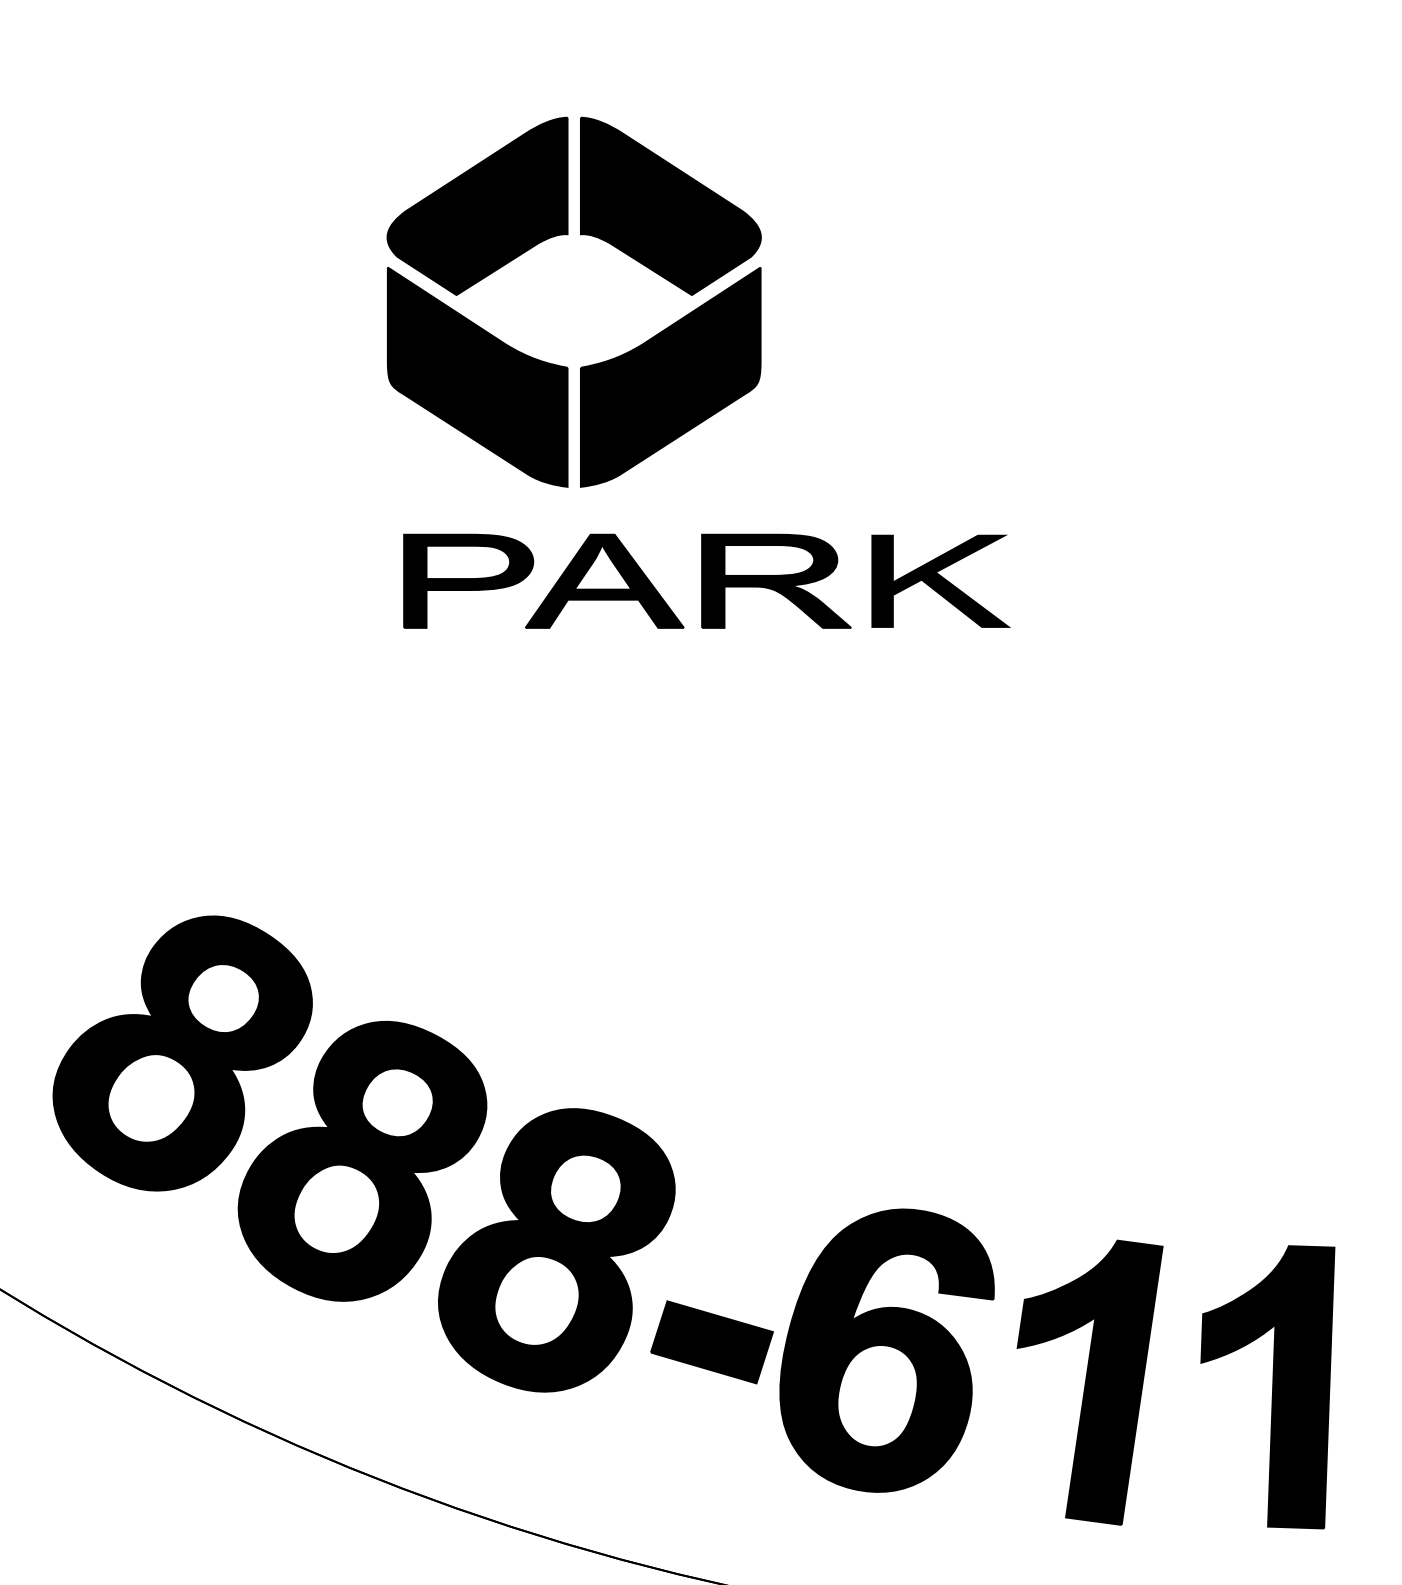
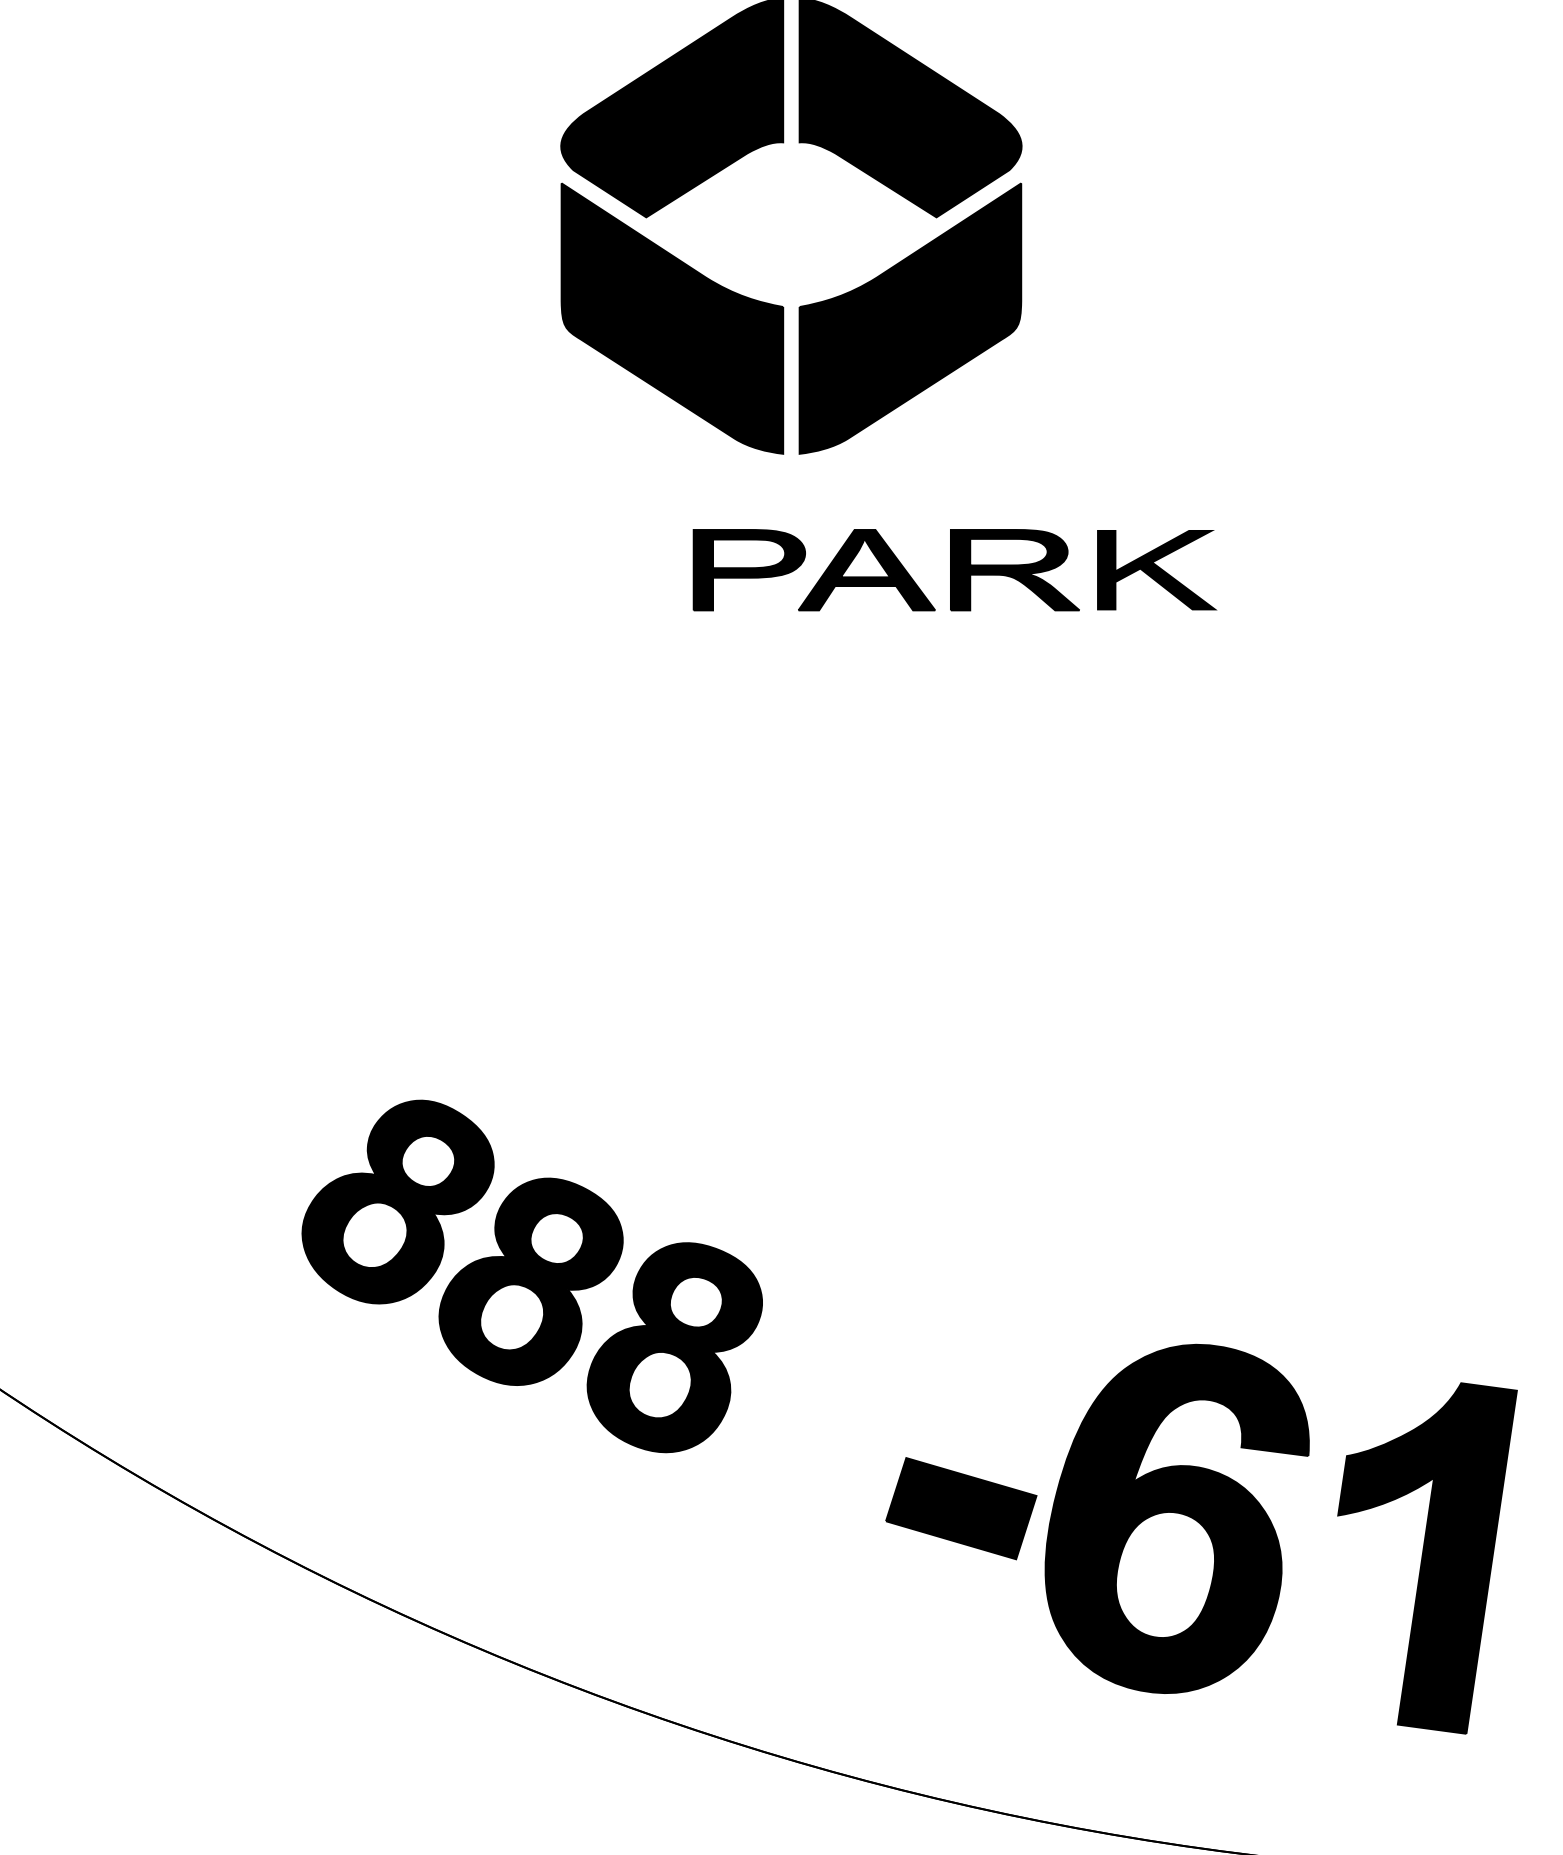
part: (706, 580) -> (954, 569), size x0.7
part: (363, 1153) -> (531, 1275), size x0.6

